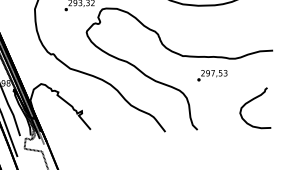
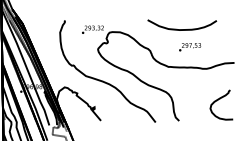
text: (212, 76) -> (190, 47), moved

